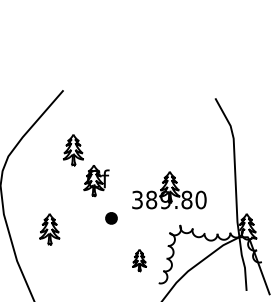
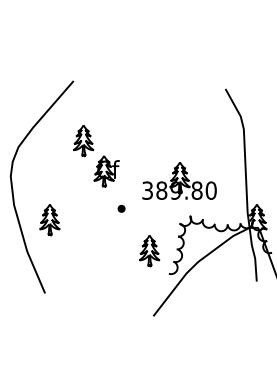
part: (111, 217) -> (121, 208), size x0.62
part: (49, 229) -> (49, 220), moved
part: (139, 260) -> (149, 251), size x1.43

